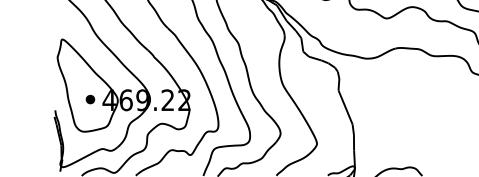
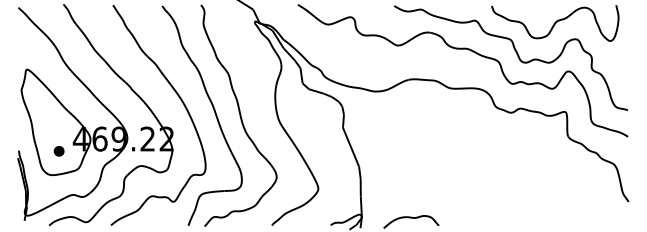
part: (89, 99) -> (58, 151), moved

